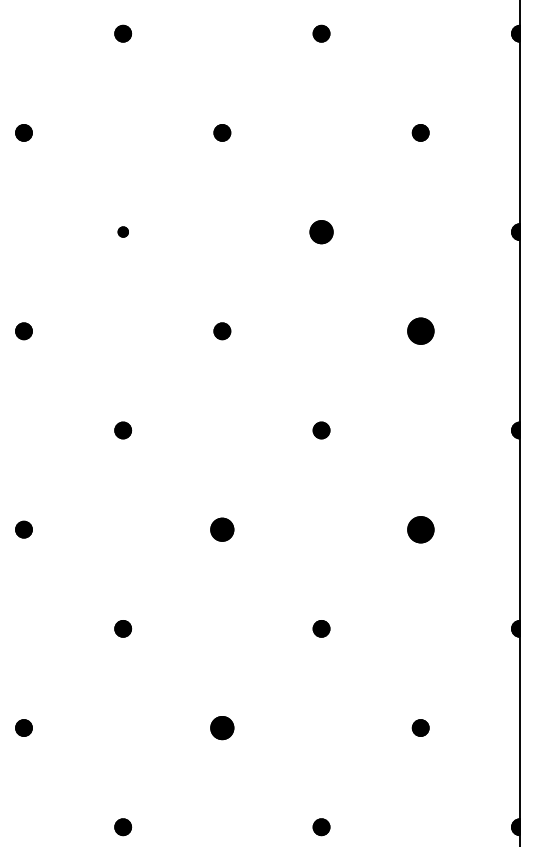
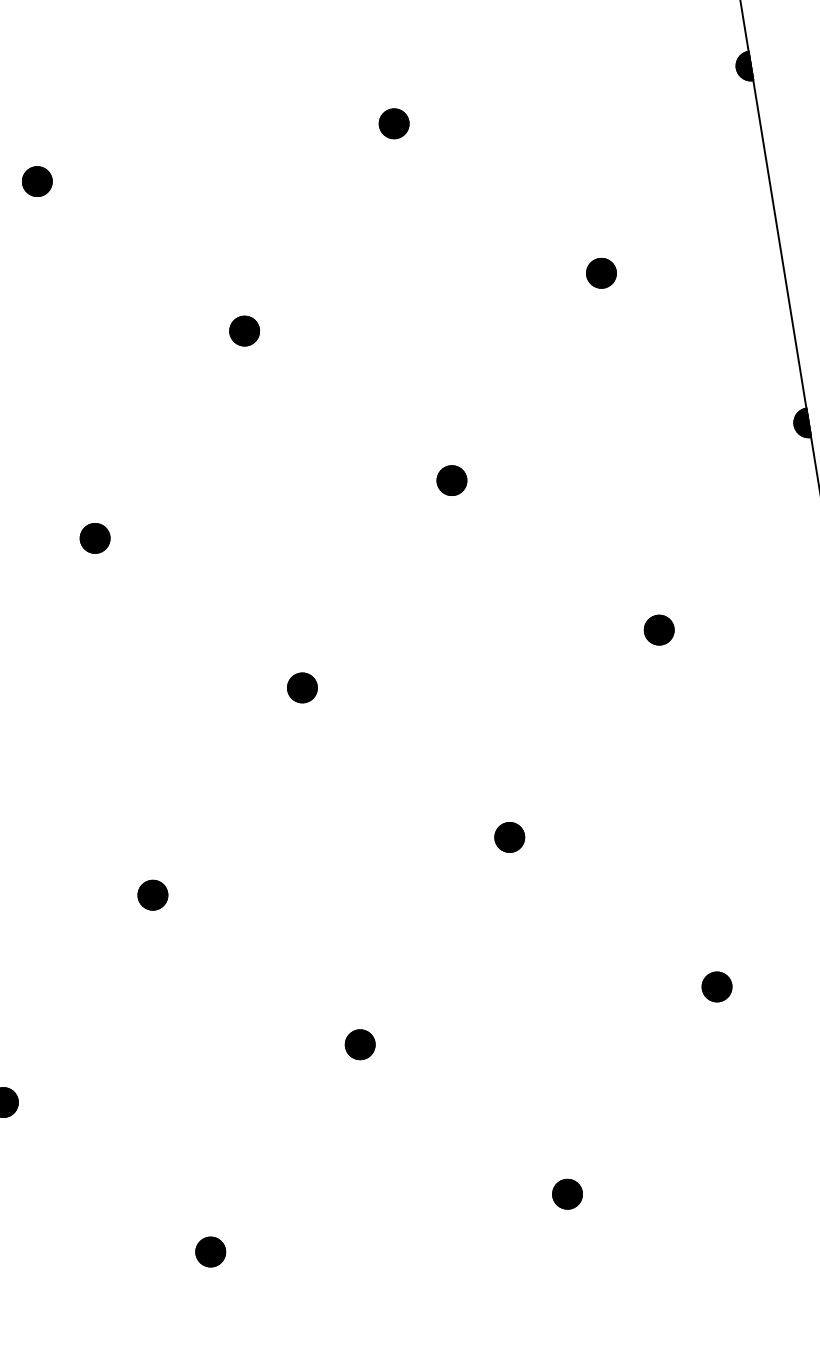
part: (123, 231) -> (37, 180), size x1.67
part: (321, 231) -> (393, 122), size x0.71
part: (420, 331) -> (601, 273), size x0.62
part: (222, 529) -> (302, 687), size x0.71
part: (420, 529) -> (658, 629), size x0.62
part: (222, 727) -> (360, 1043), size x0.71

